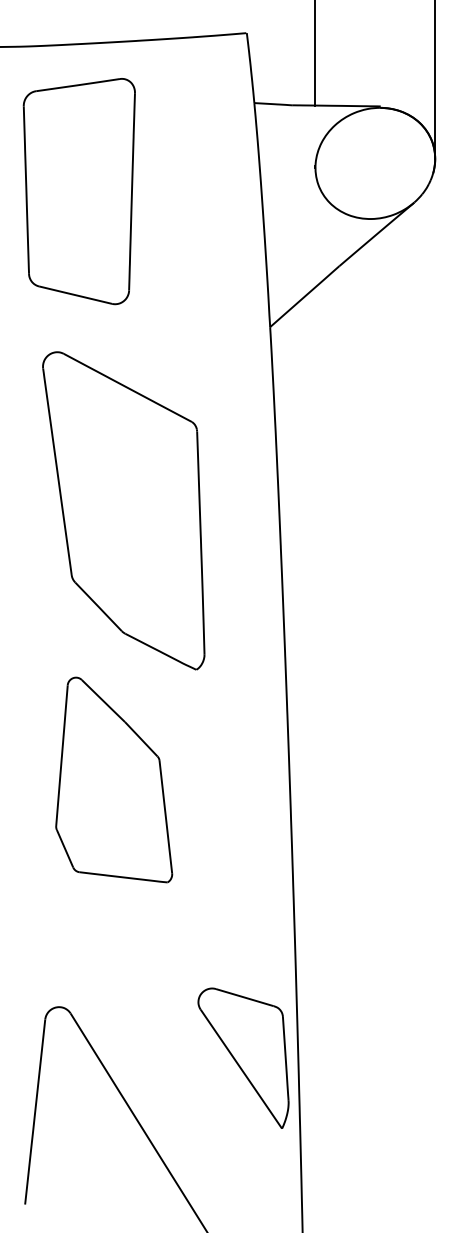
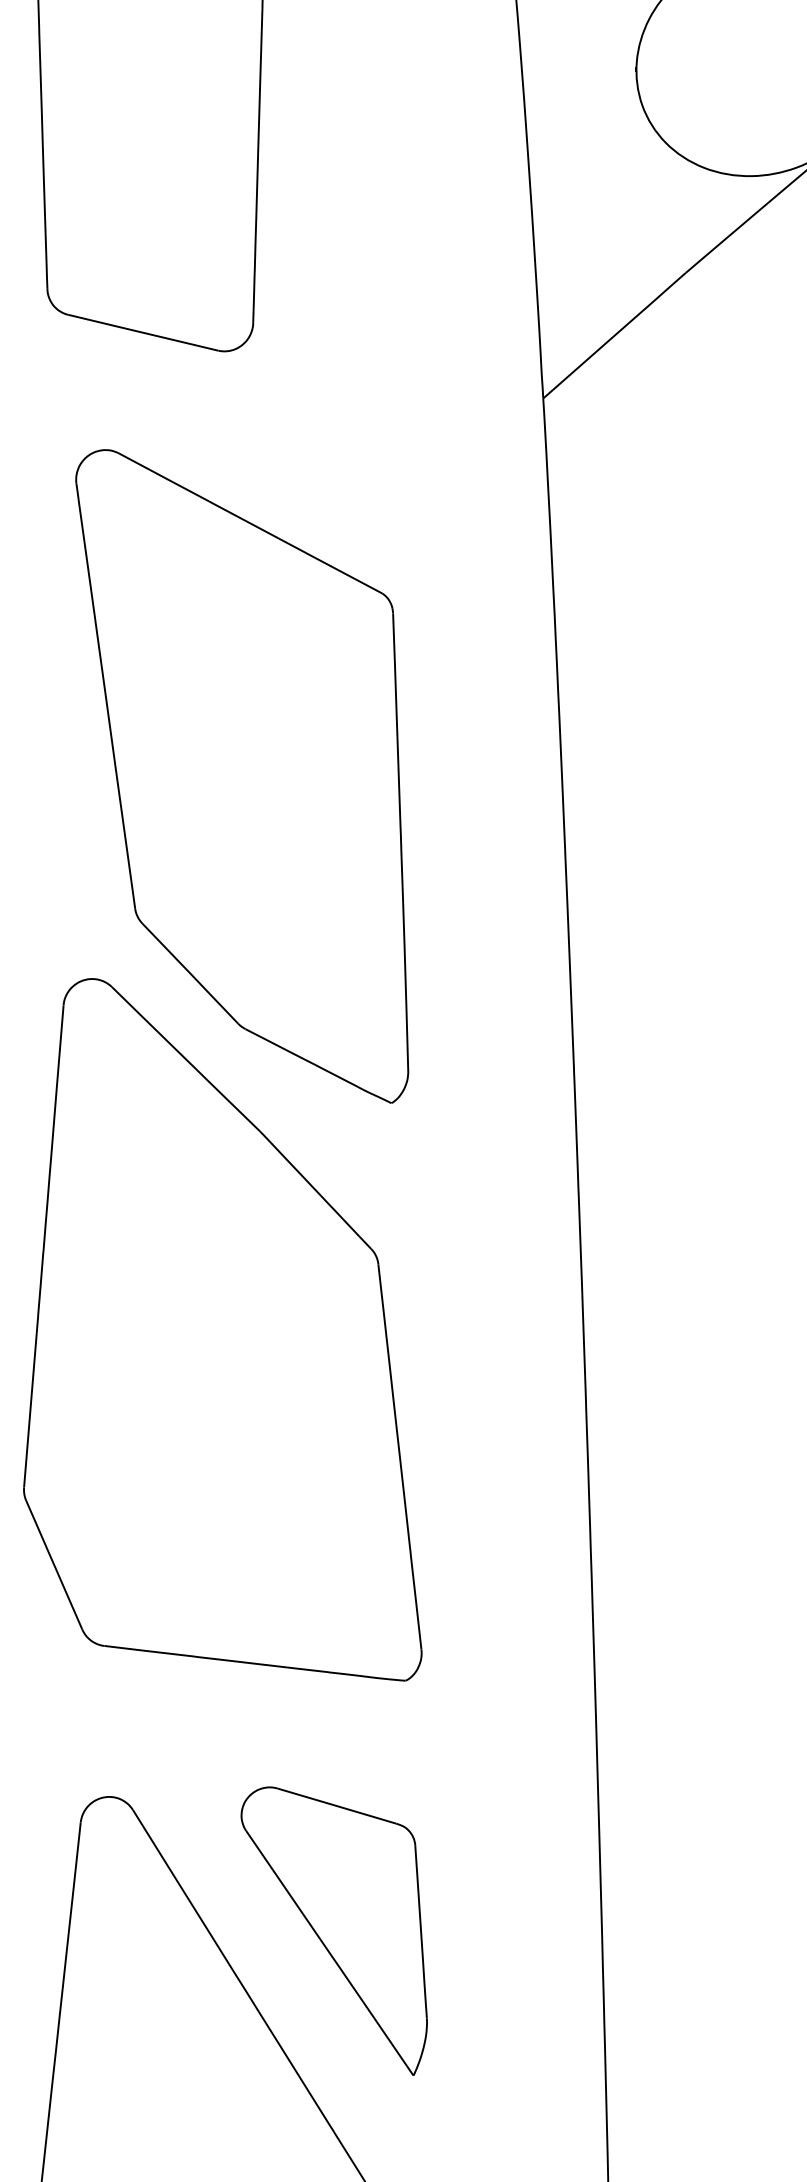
part: (113, 779) -> (221, 1328), size x1.67
part: (243, 1057) -> (334, 1929), moved

